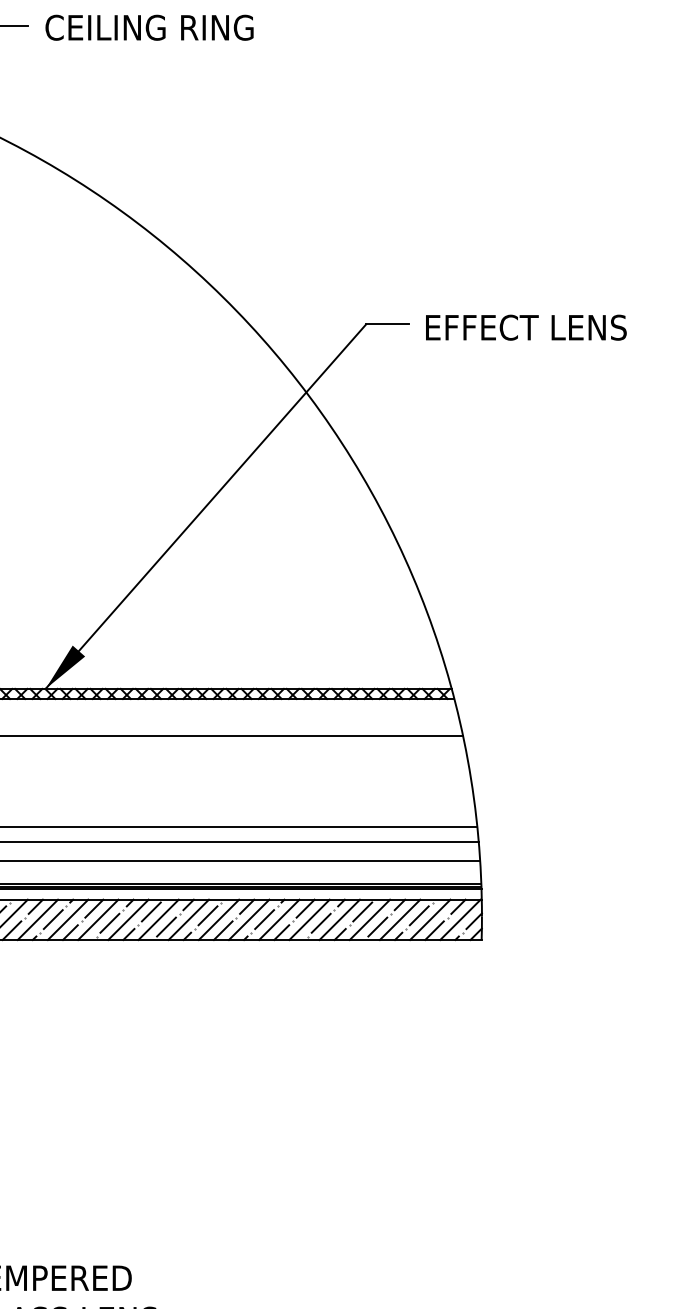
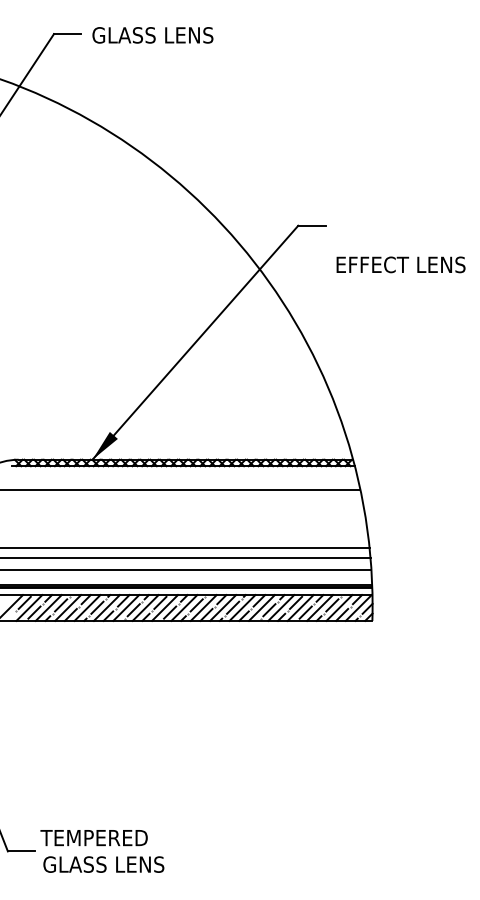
text: (154, 27) -> (162, 35), CEILING RING -> GLASS LENS
text: (525, 327) -> (400, 264), moved

